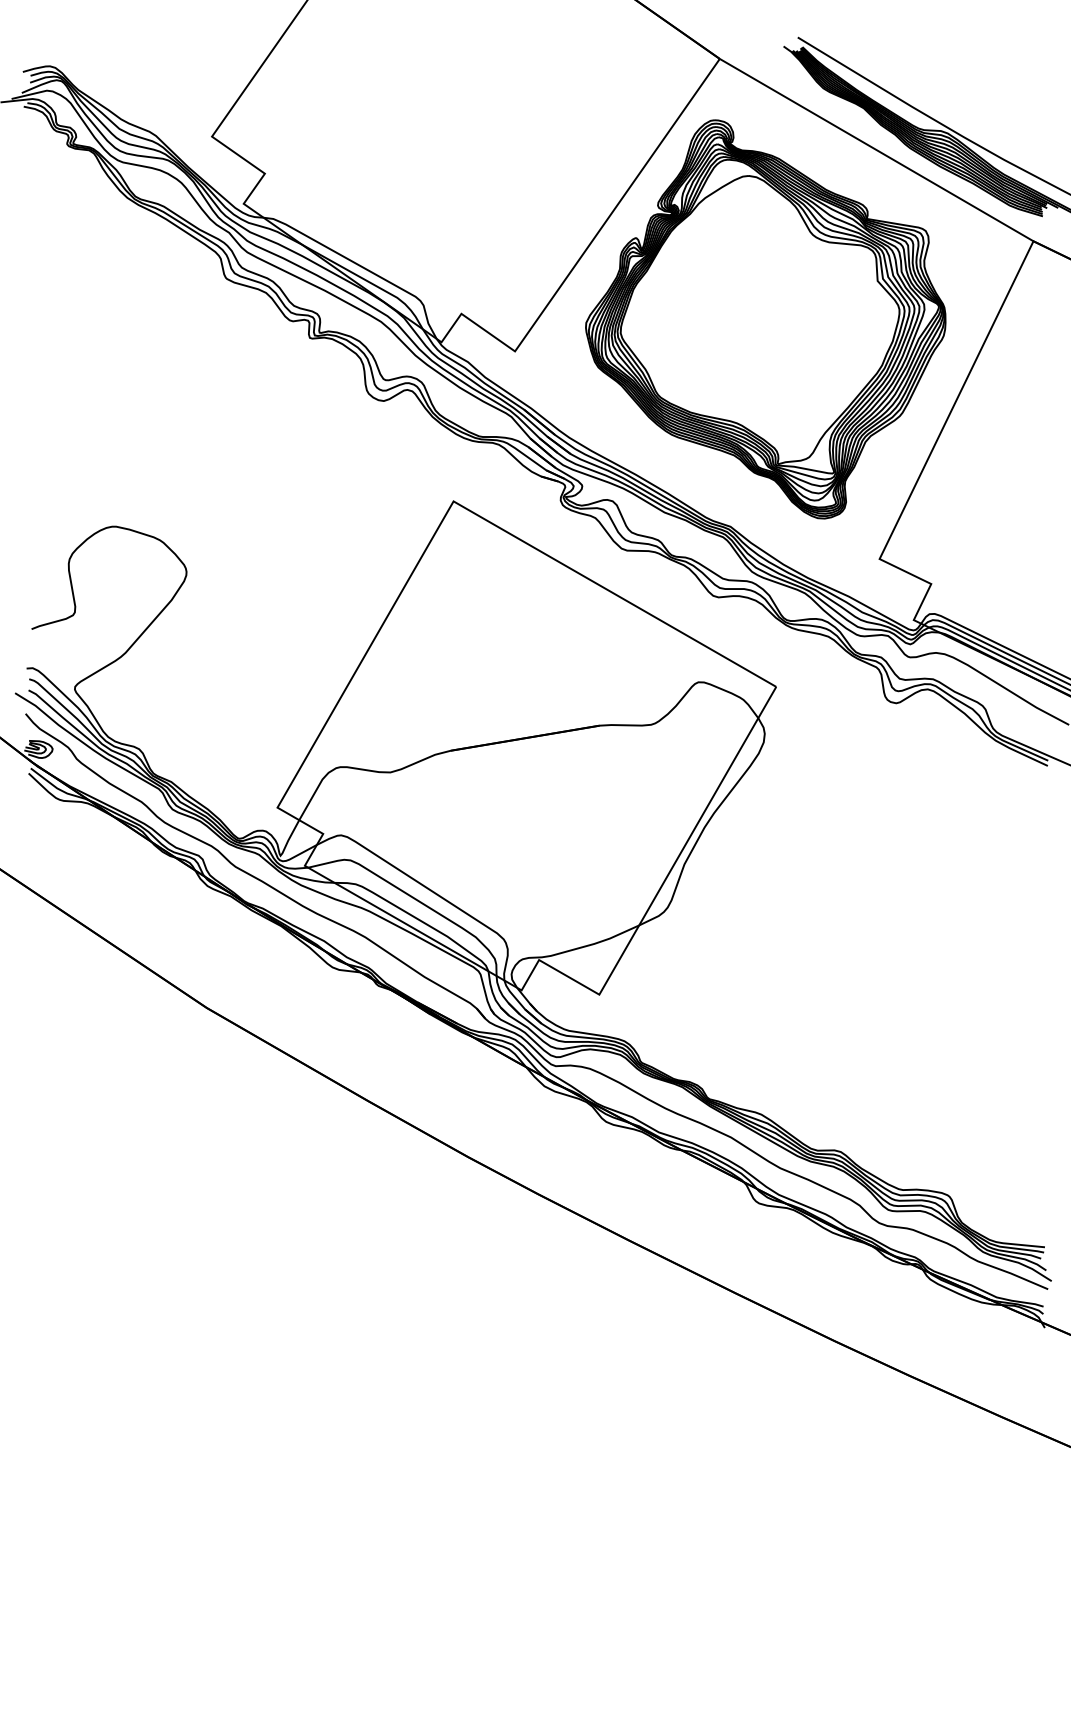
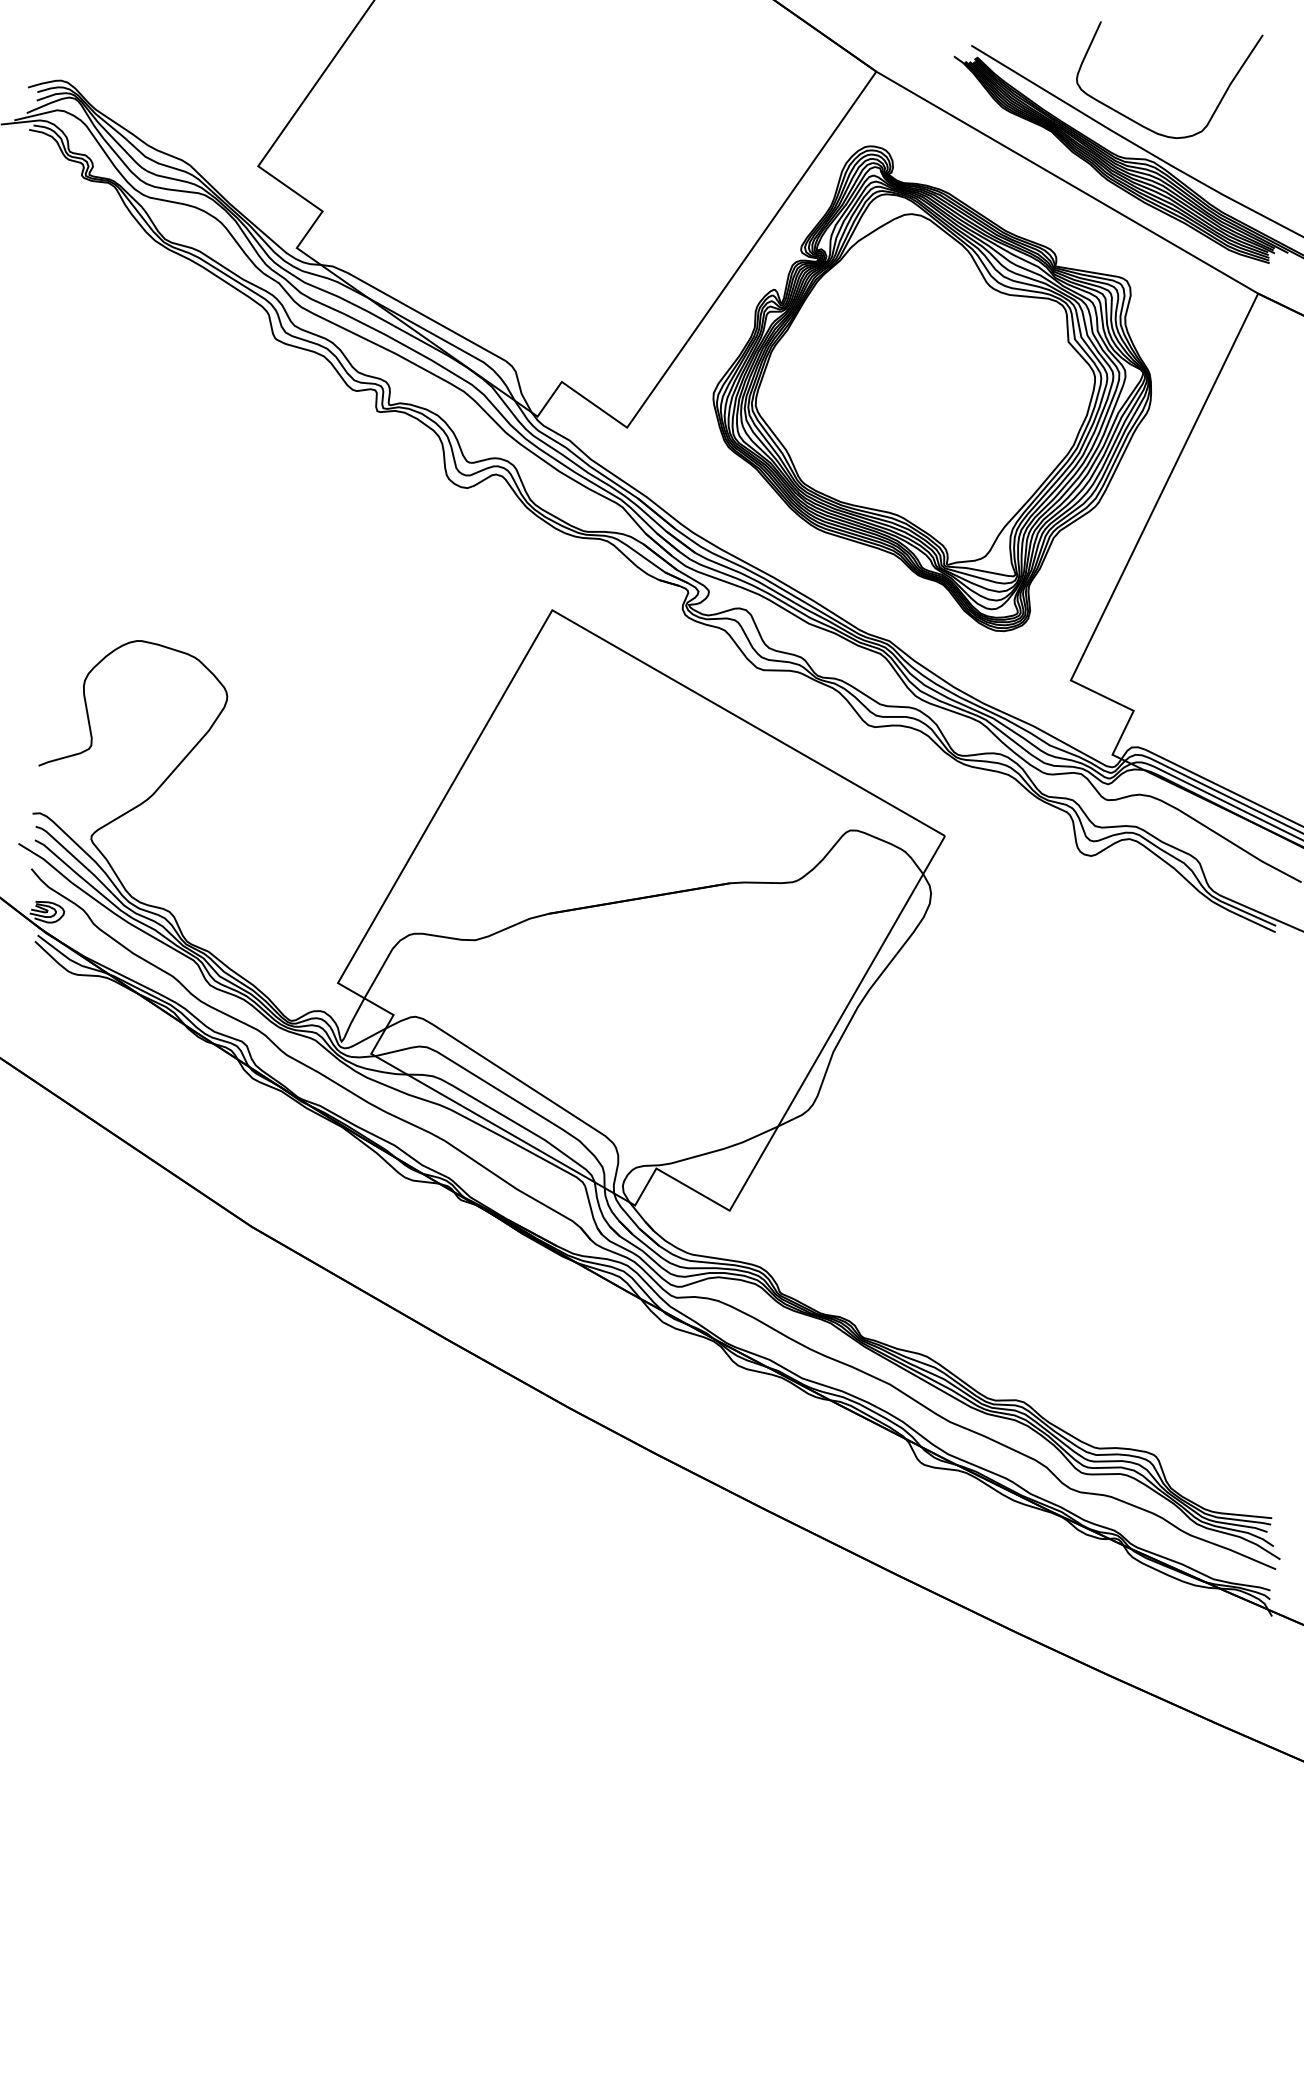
curve: (940, 103) -> (1145, 126), added

